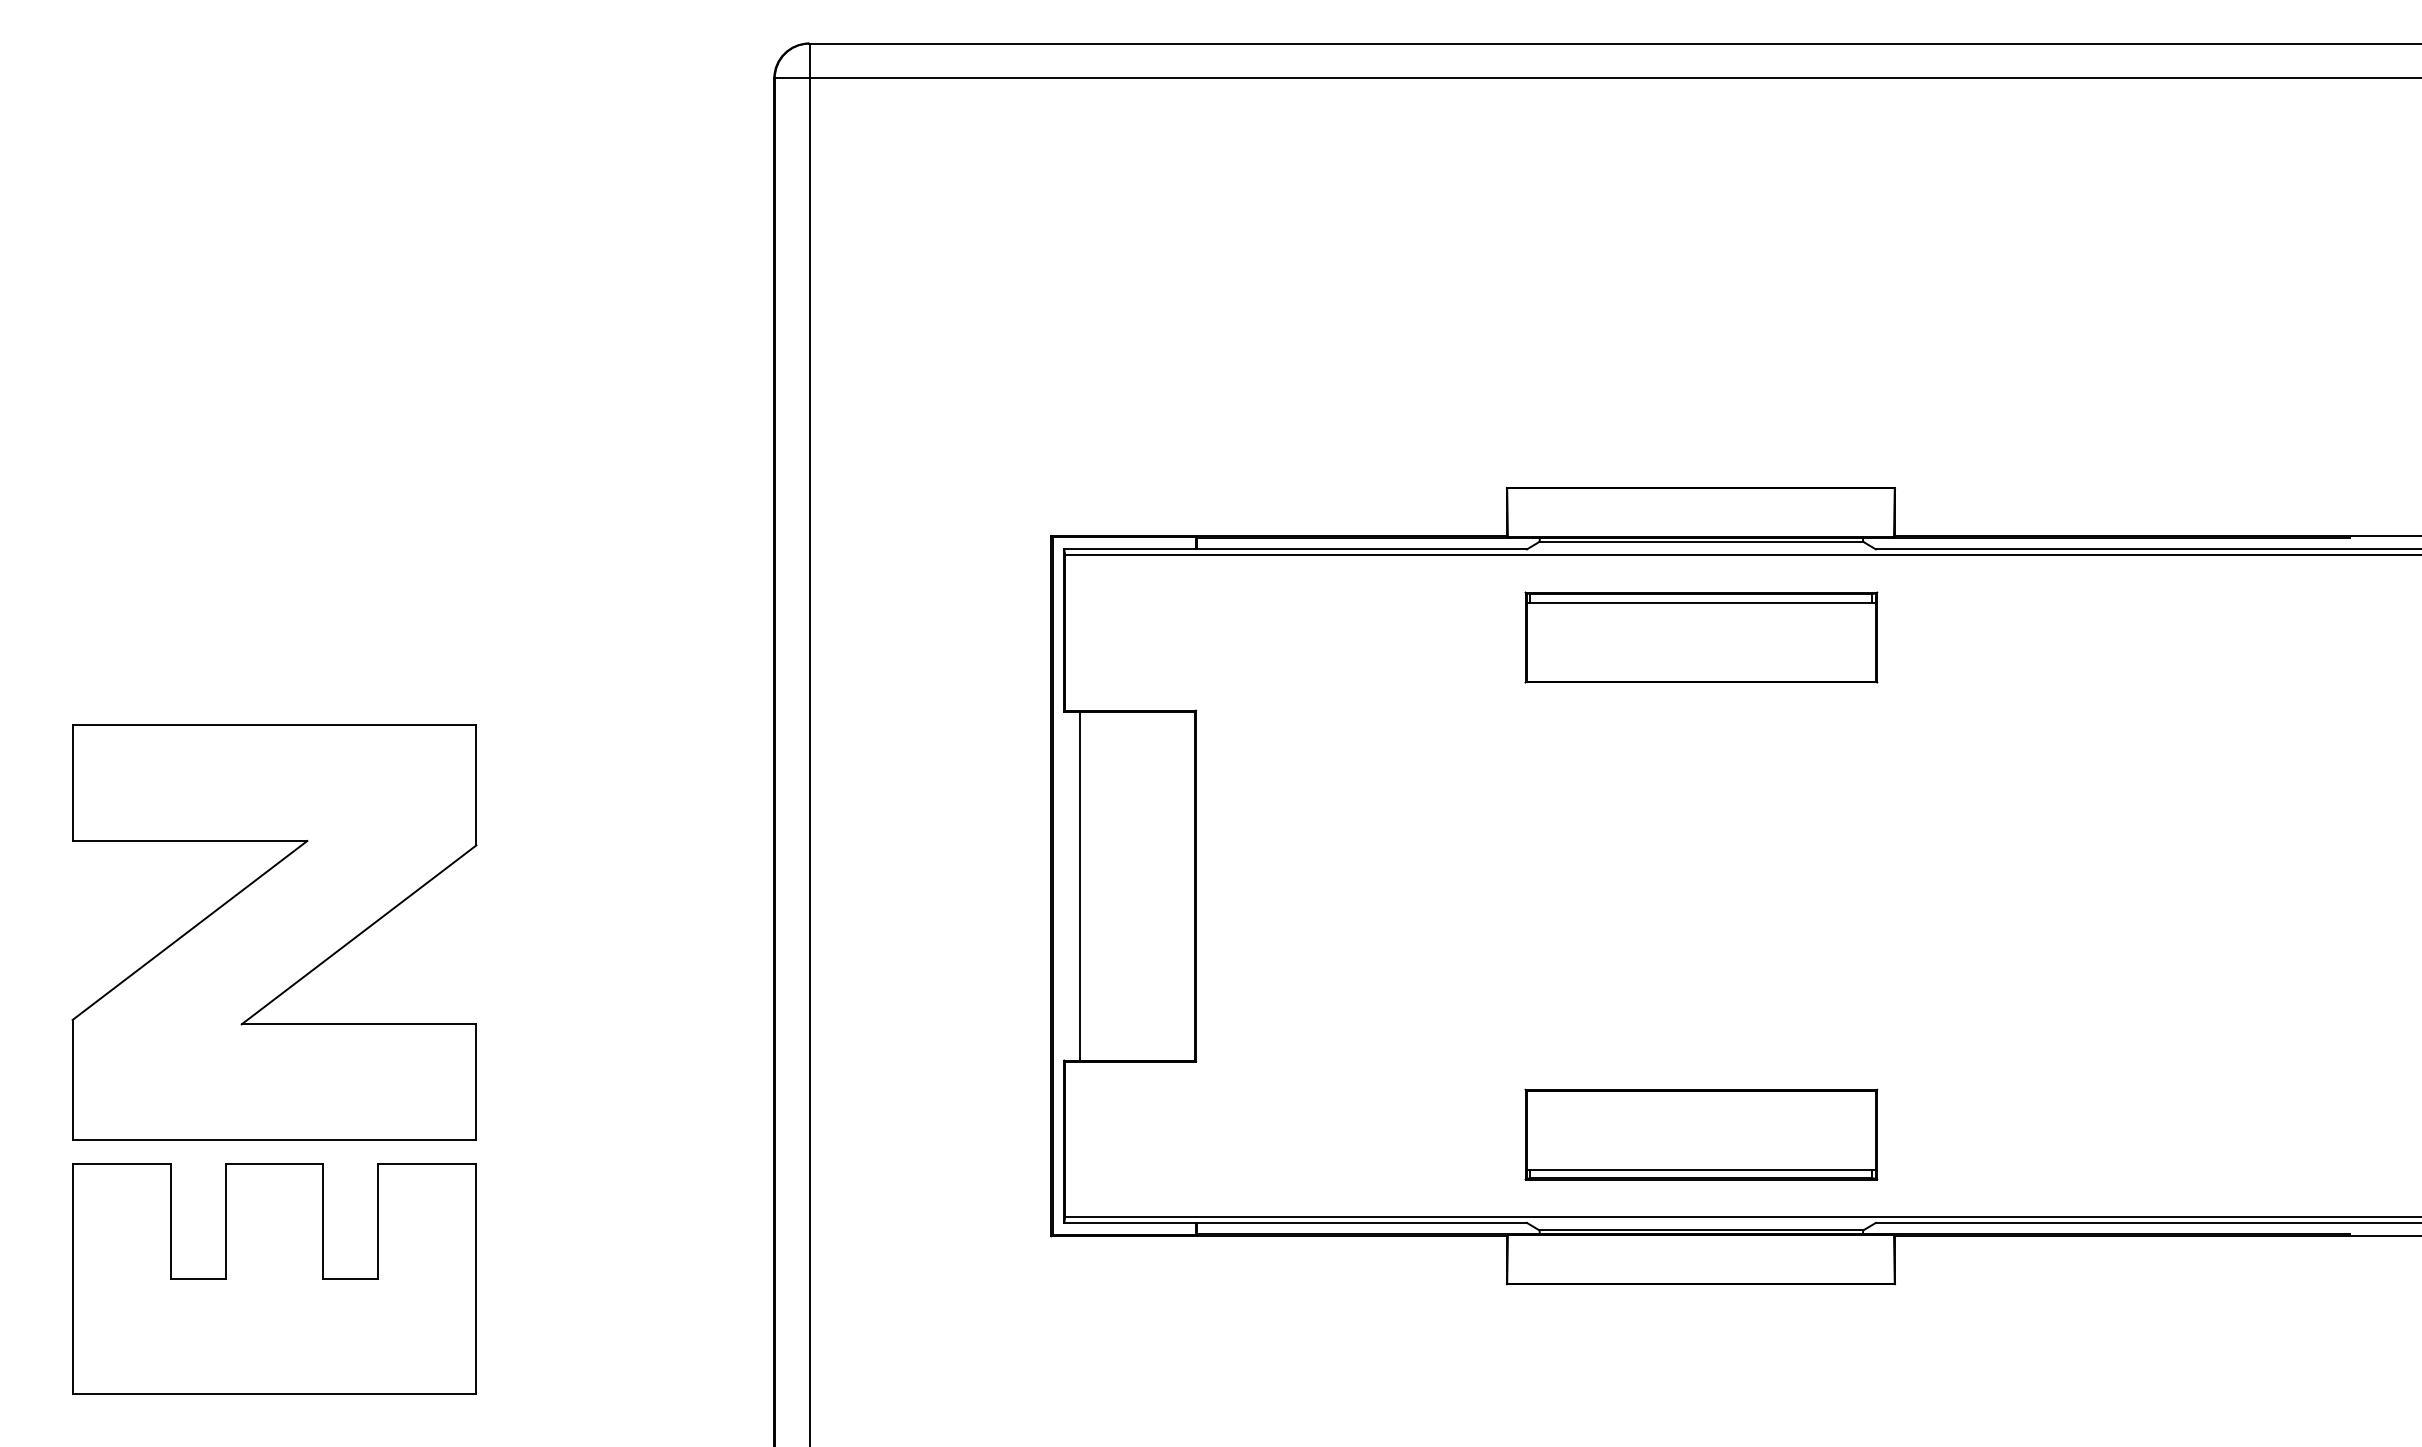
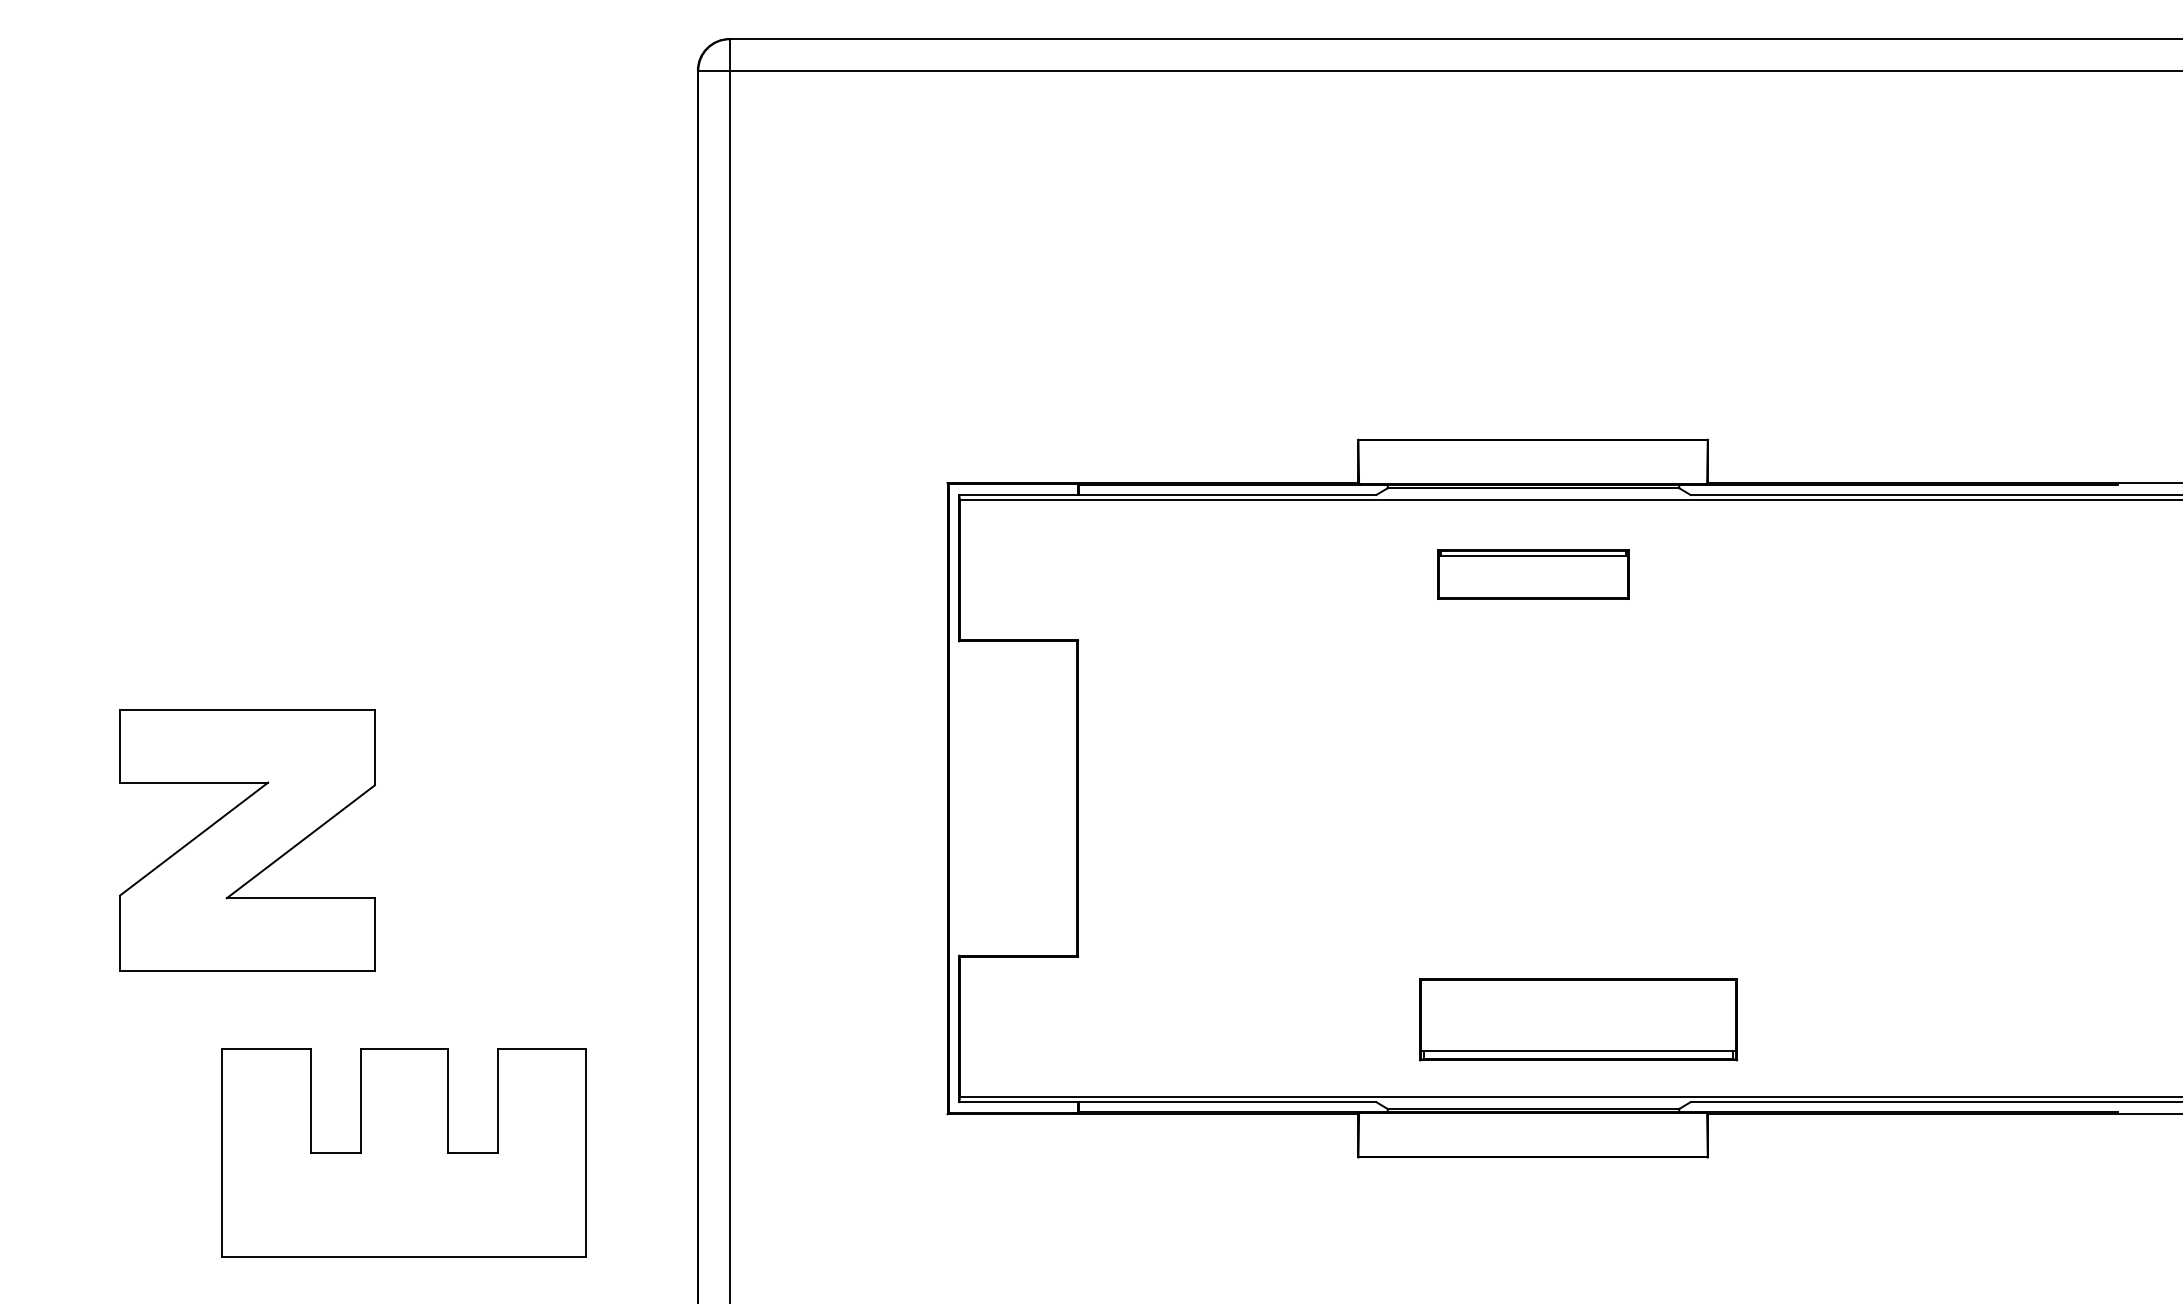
part: (1701, 637) -> (1533, 574), size x0.6
line: (1079, 885) -> (972, 798), removed
part: (274, 932) -> (247, 840), size x0.7
part: (1701, 1134) -> (1578, 1019), moved
part: (274, 1278) -> (404, 1152), moved

